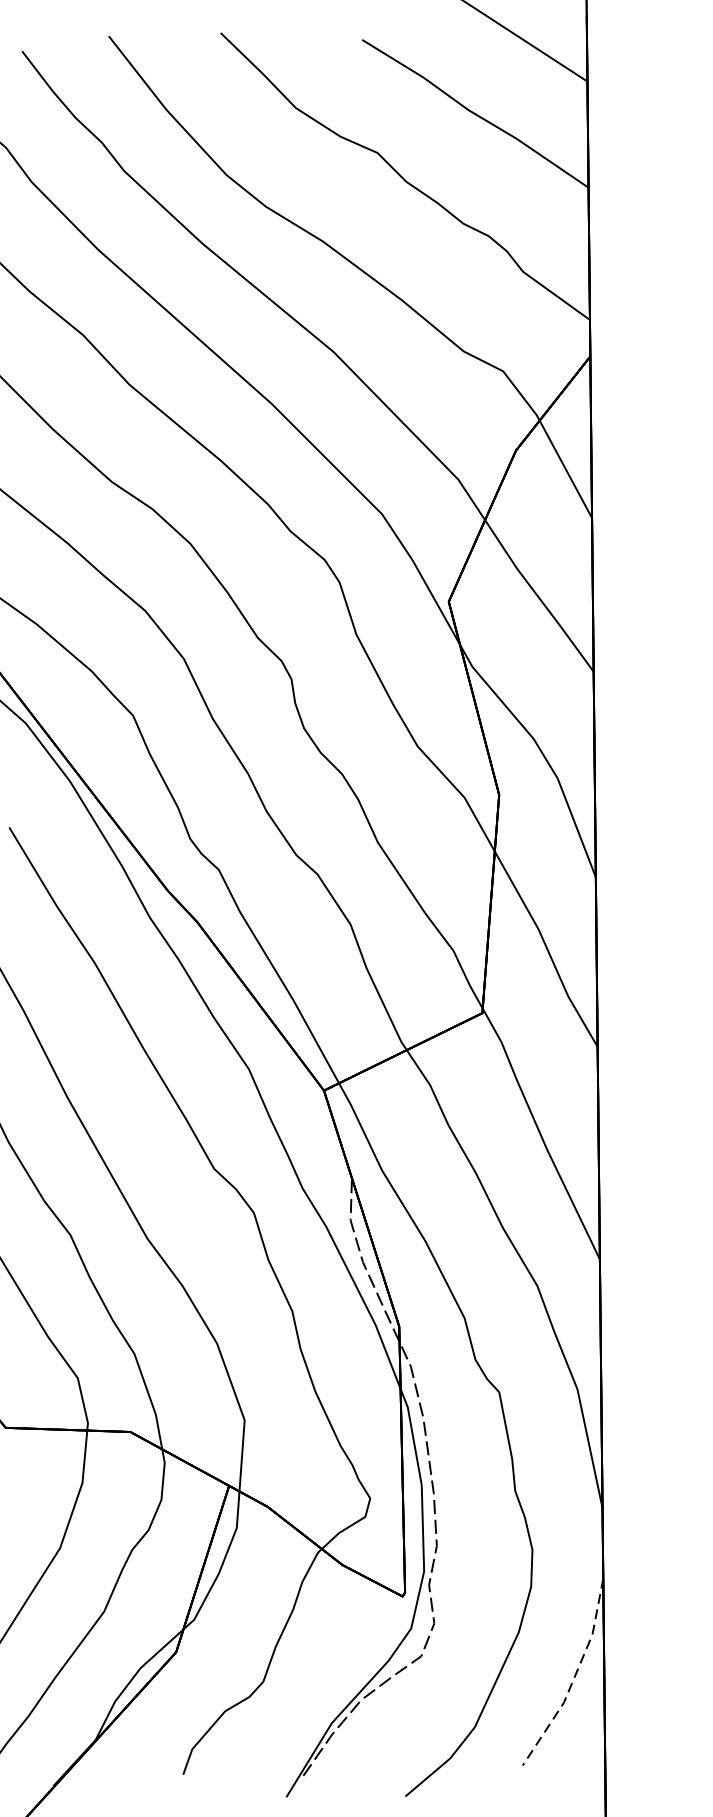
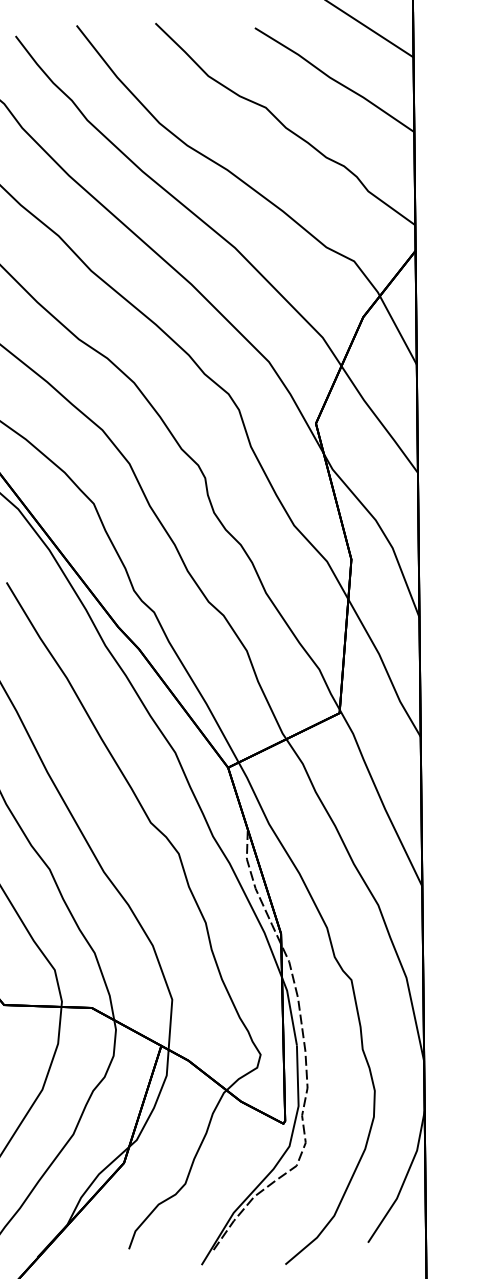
line: (574, 1677) -> (404, 1180), dashed -> solid

